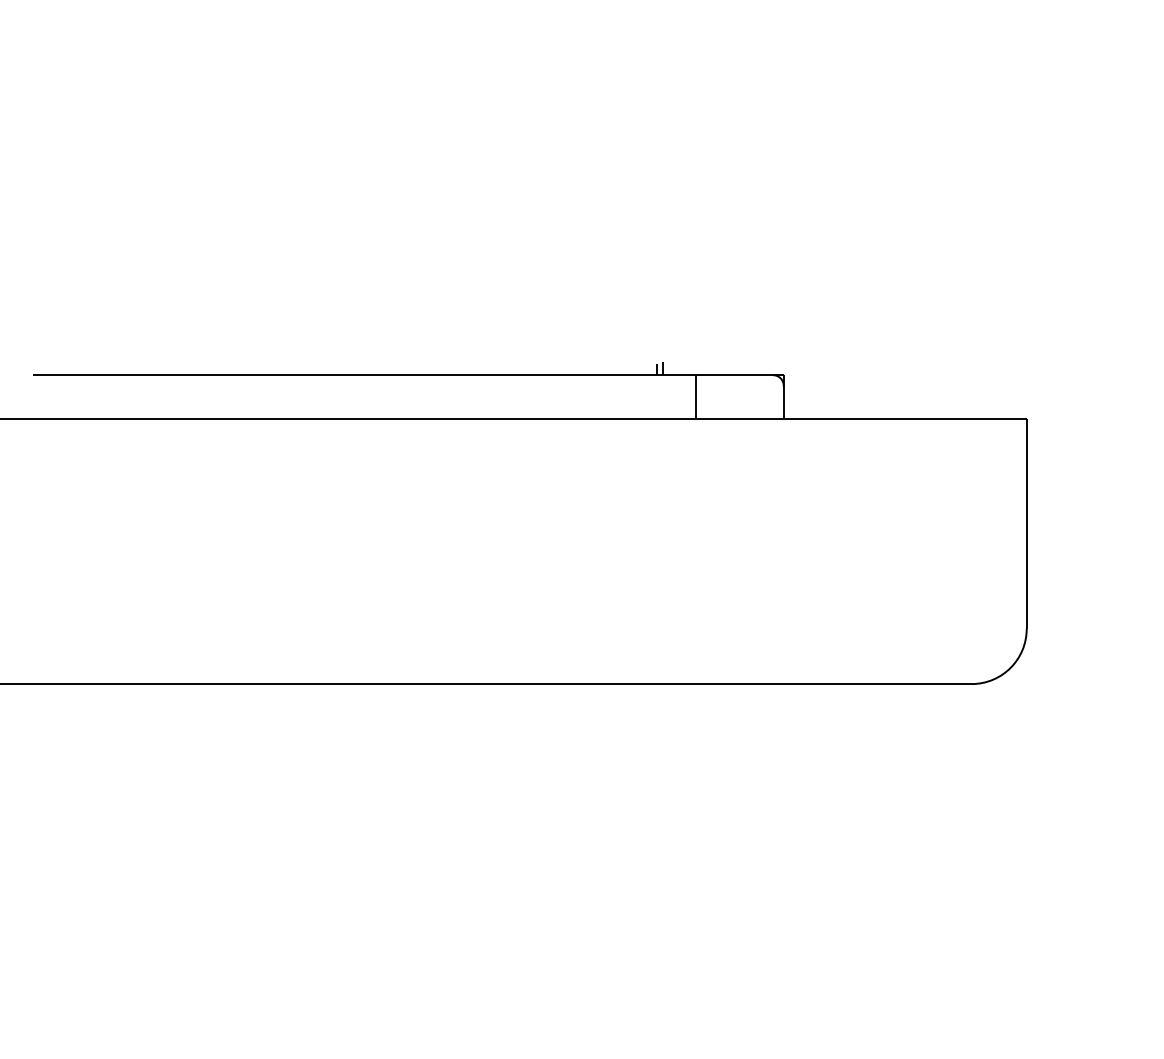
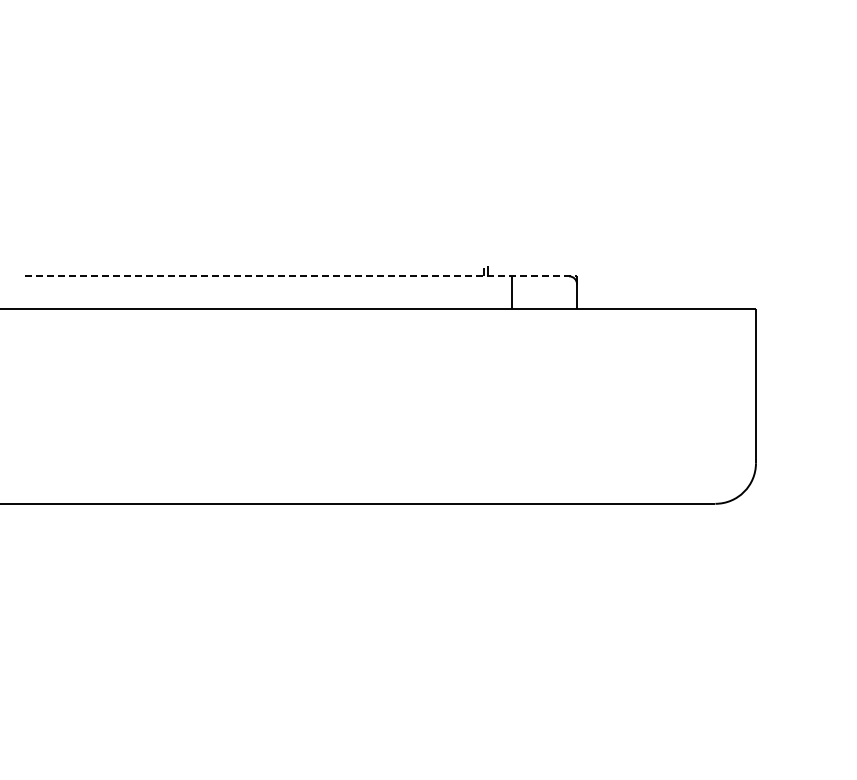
line: (409, 375) -> (301, 276), solid -> dashed

